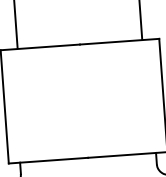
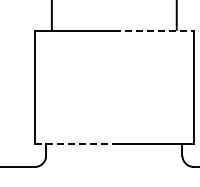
line: (120, 41) -> (154, 30), solid -> dashed
line: (48, 160) -> (74, 144), solid -> dashed

